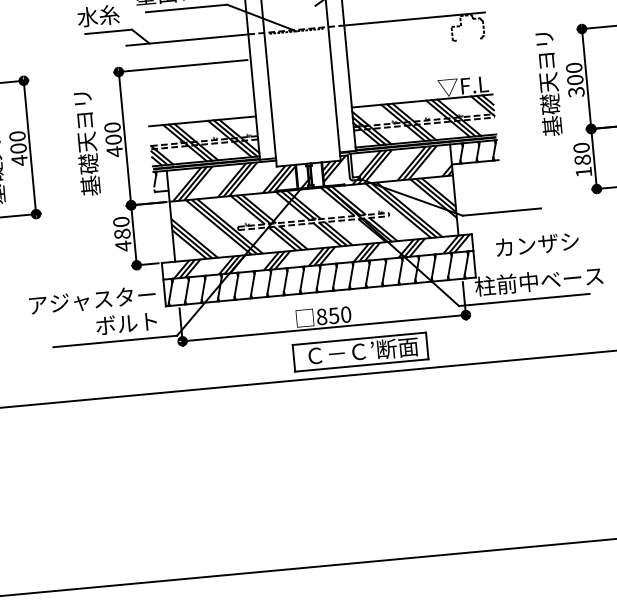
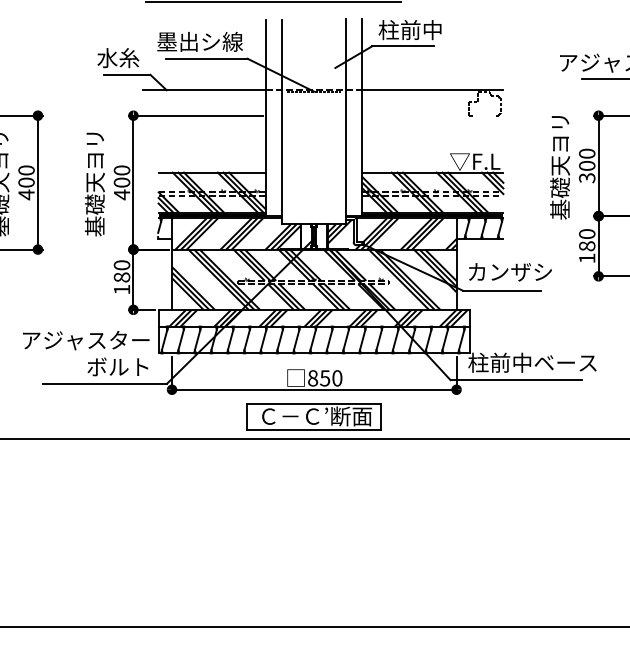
text: (537, 244) -> (510, 272), moved
text: (124, 246) -> (122, 289), 480 -> 180
part: (359, 351) -> (313, 416), moved

